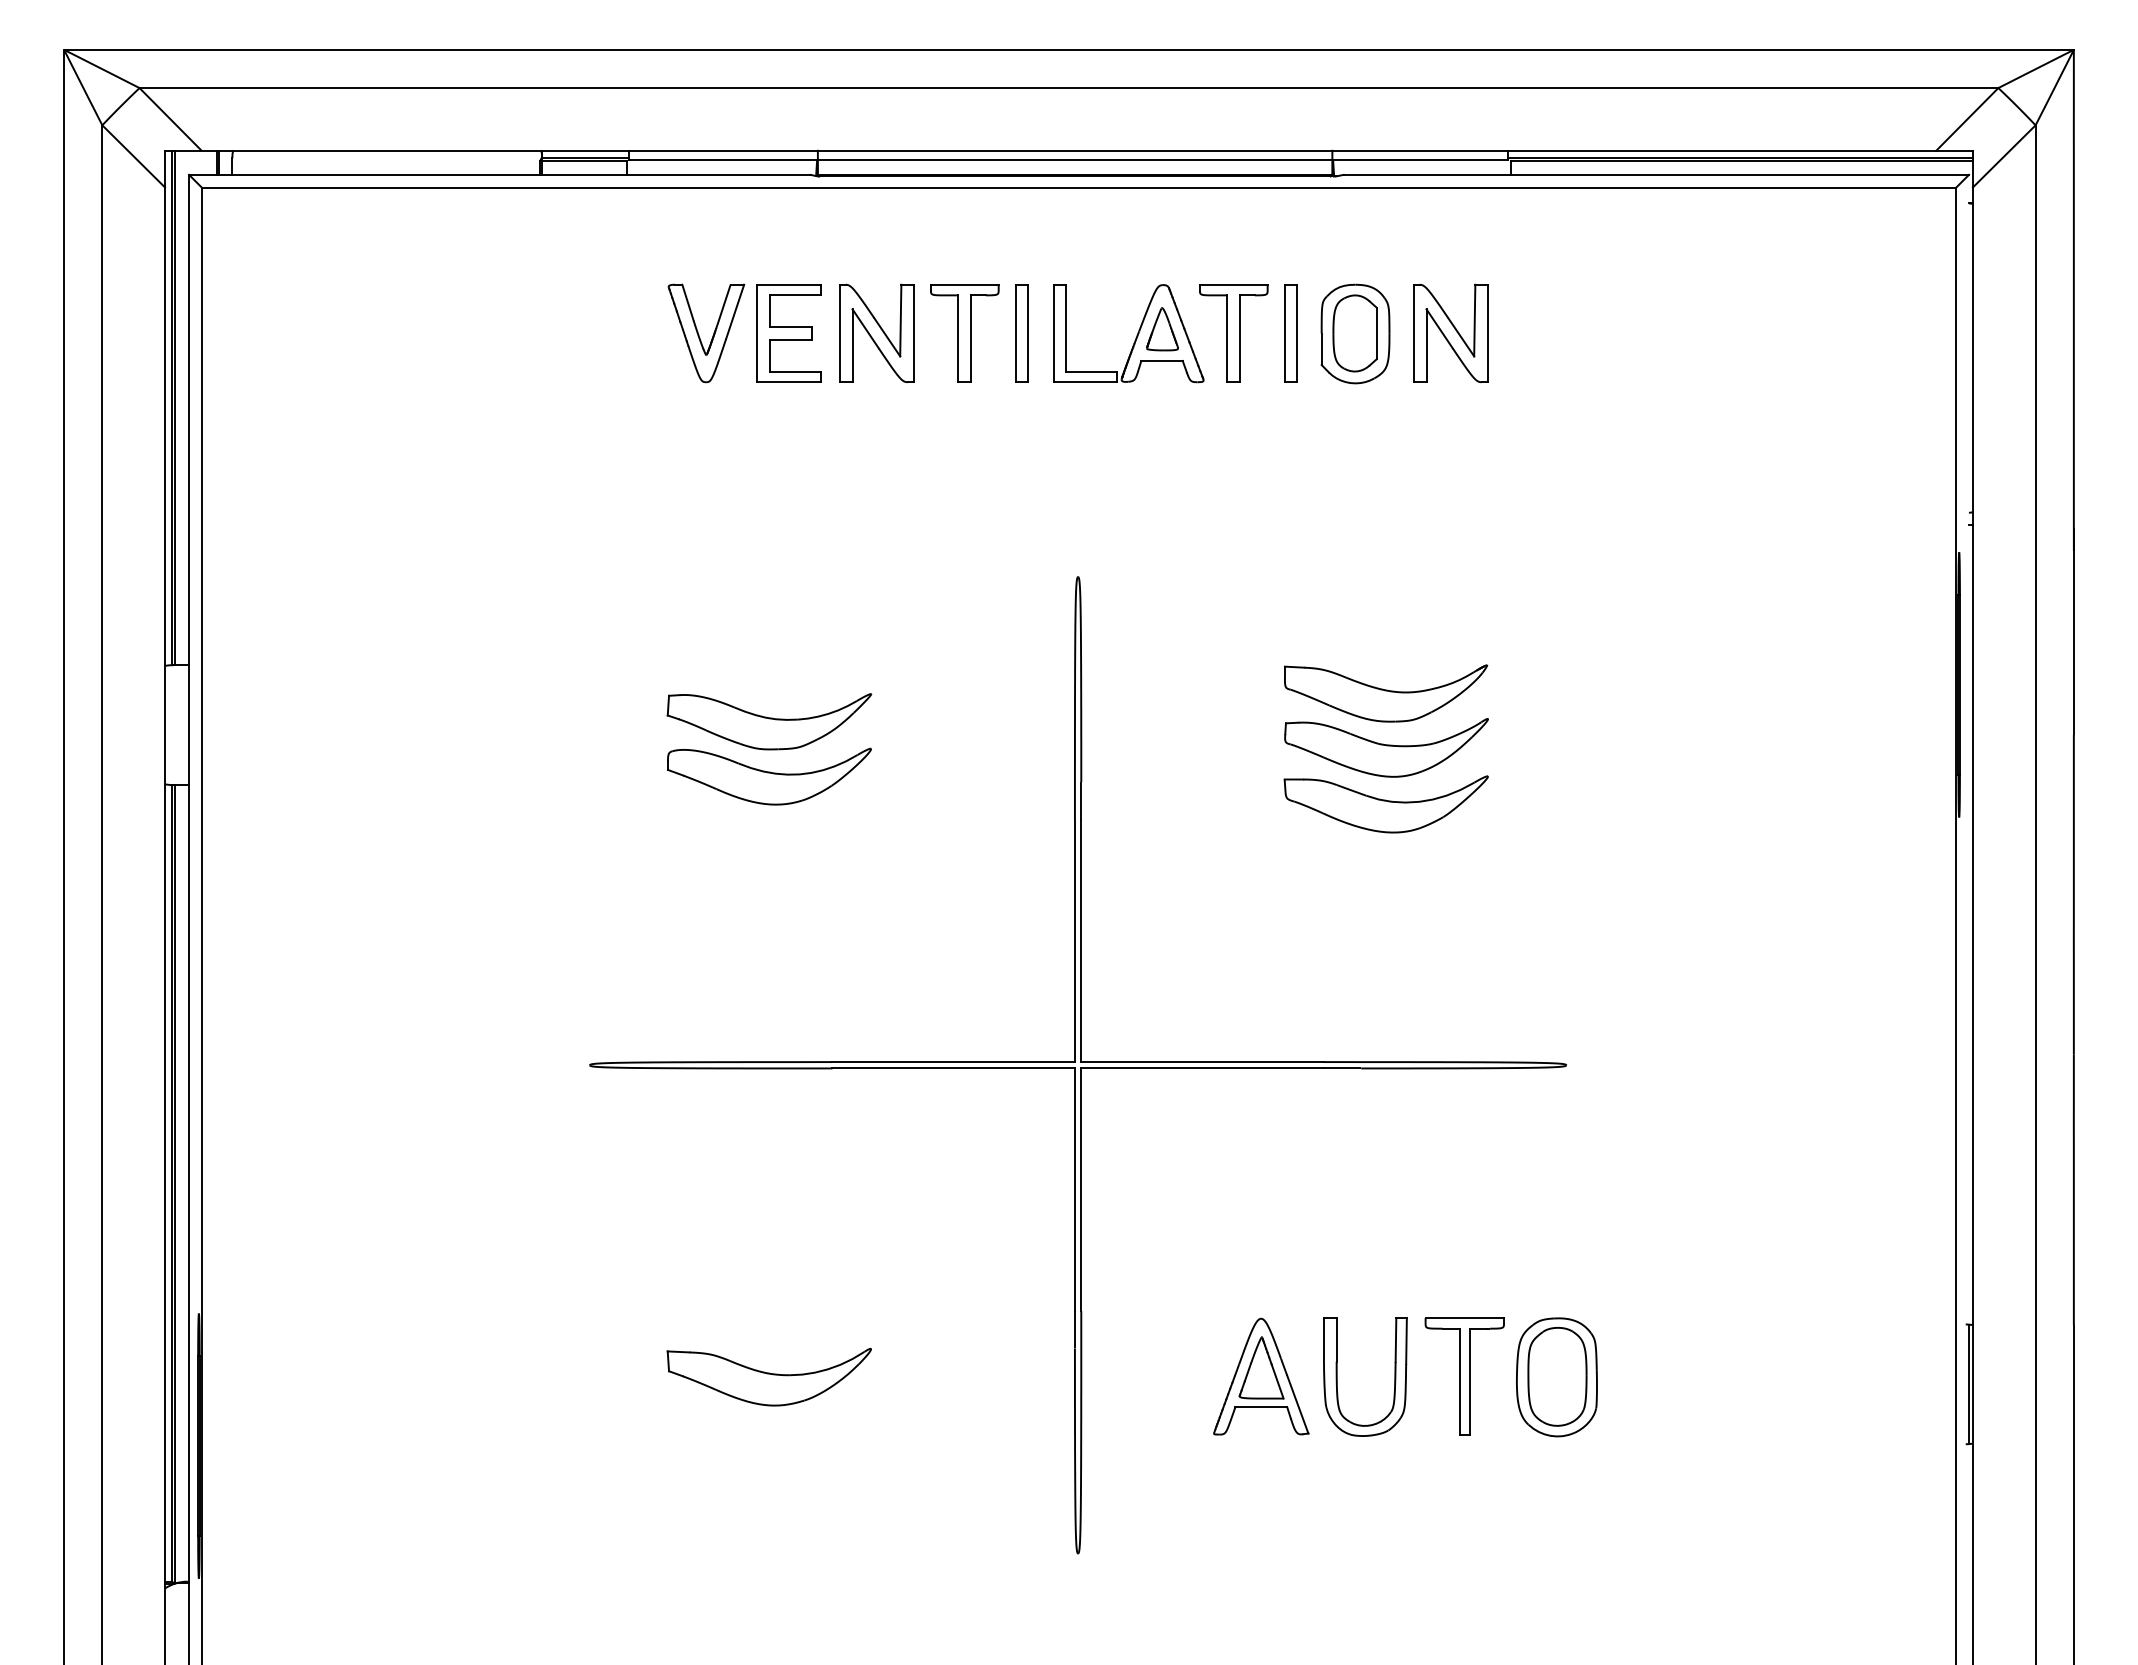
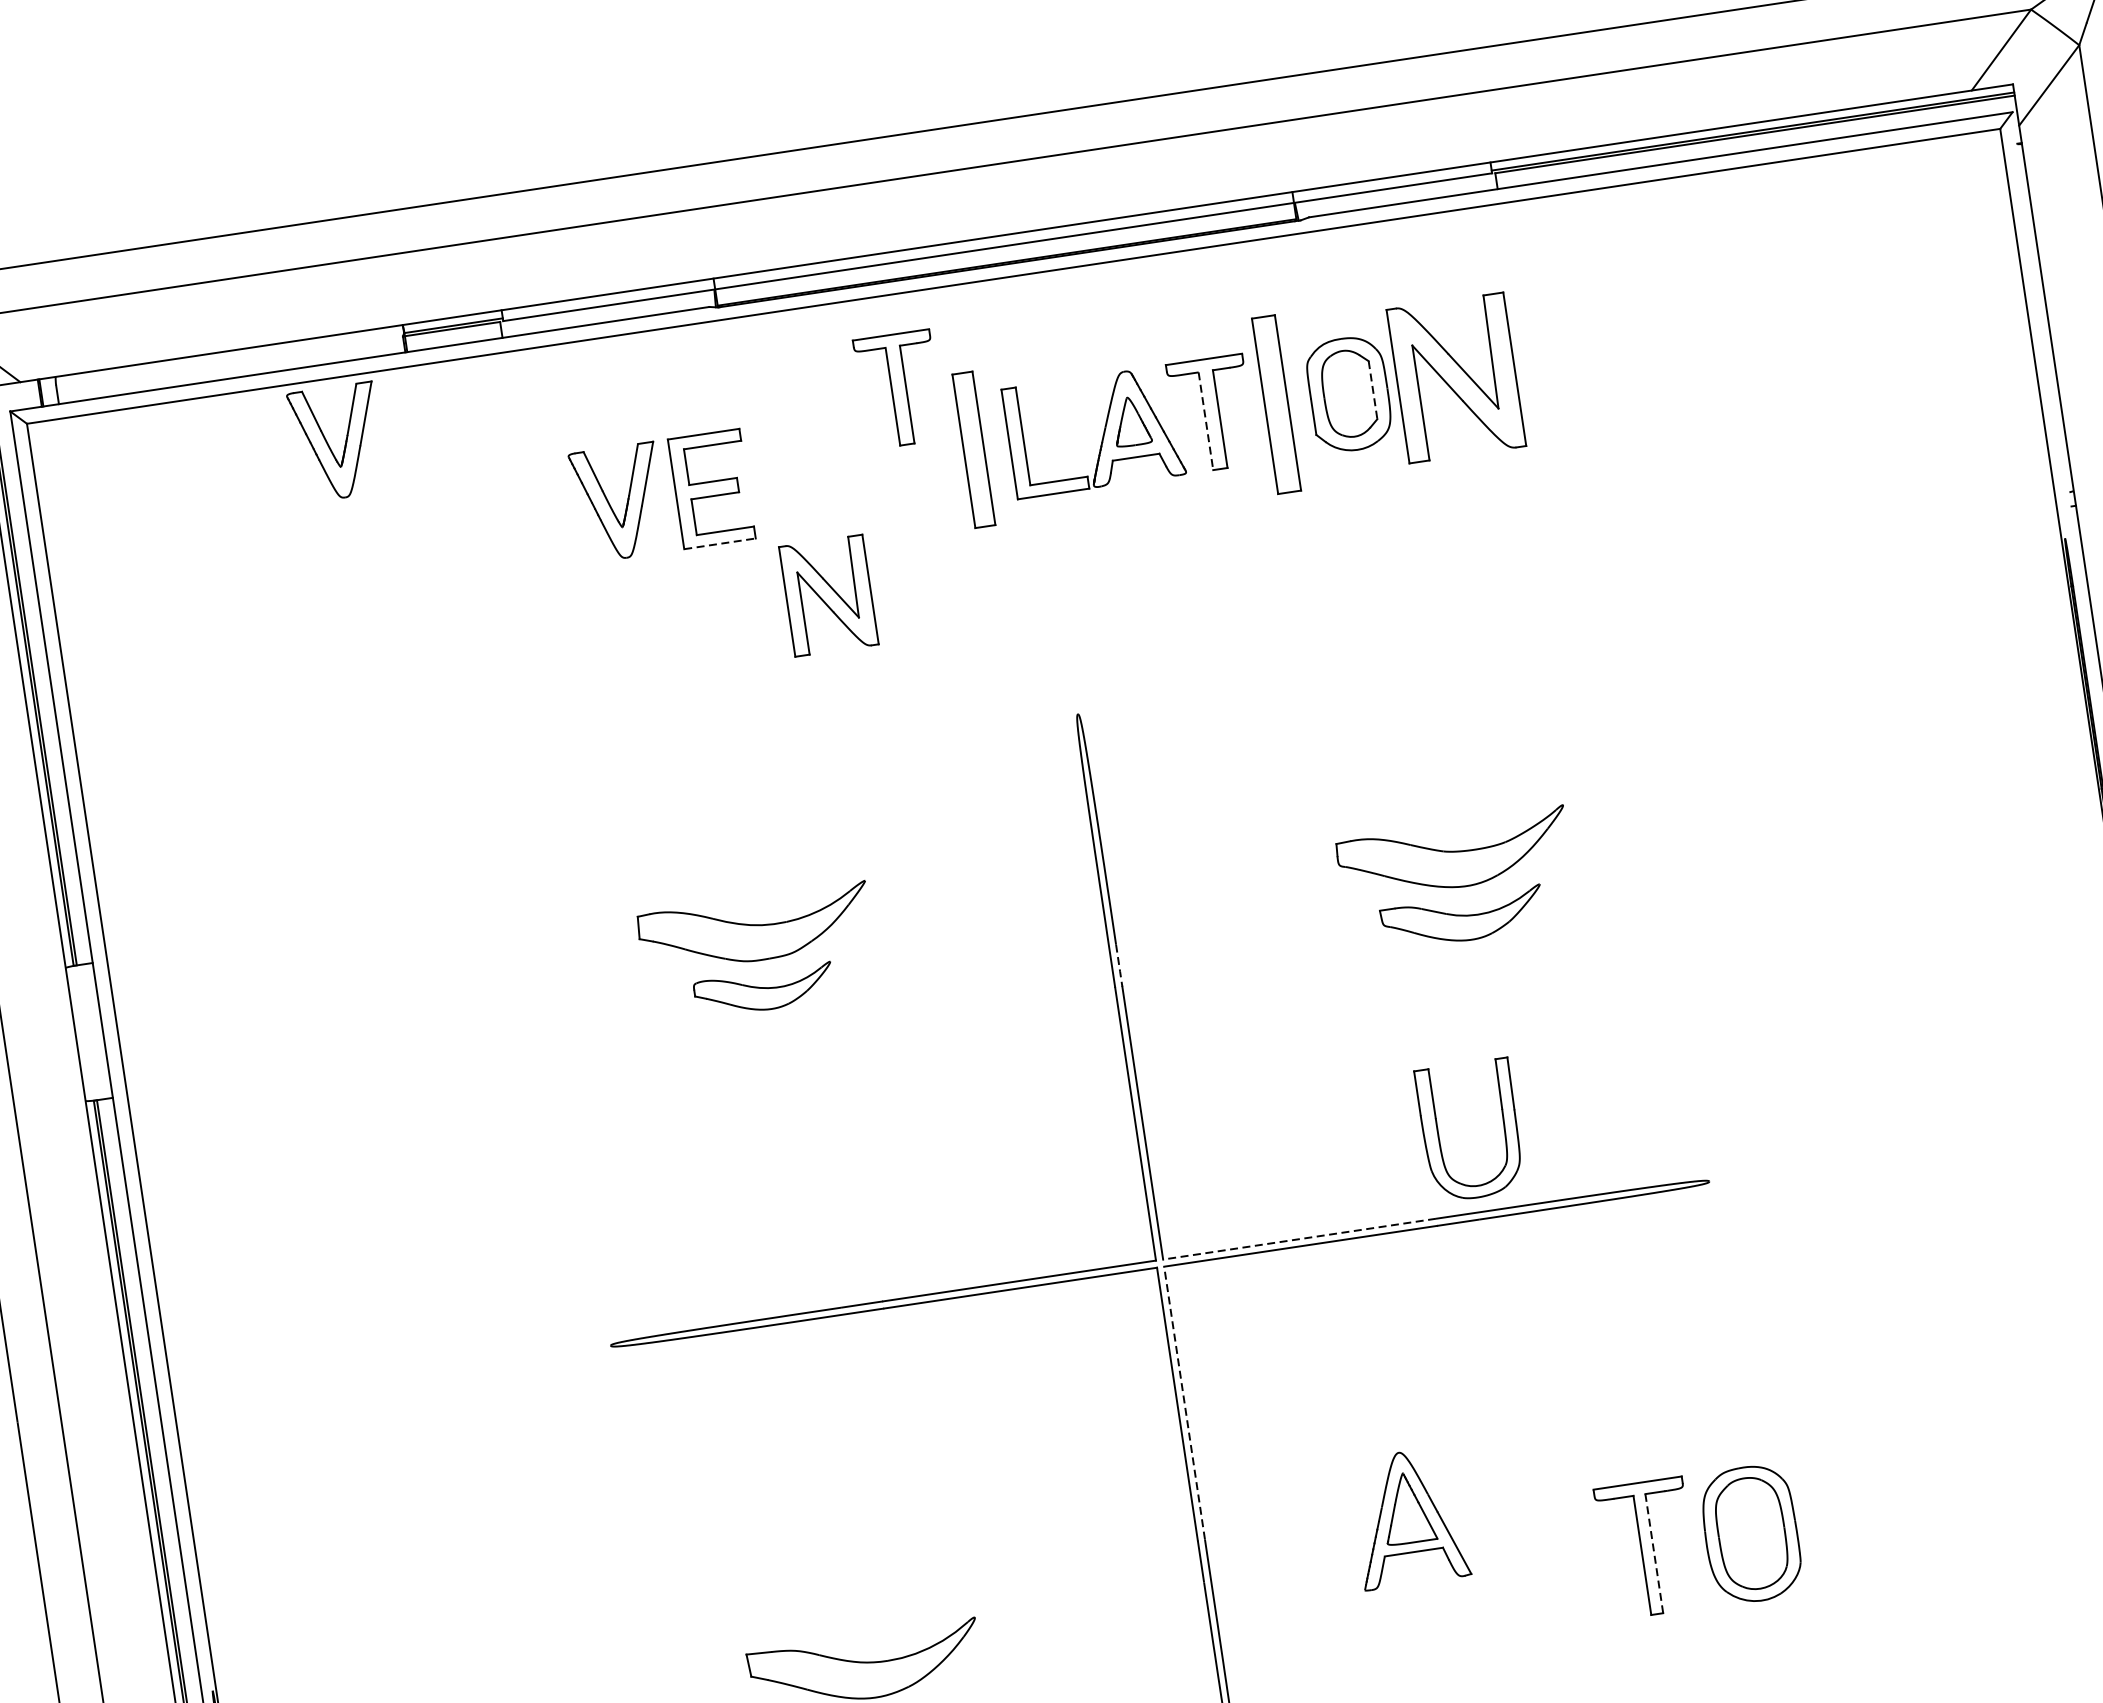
part: (475, 246) -> (344, 443), added
part: (876, 332) -> (828, 594), moved
part: (1450, 332) -> (1455, 376), size x1.4
part: (964, 333) -> (898, 389), moved
part: (1021, 333) -> (973, 449), size x1.4
part: (1290, 333) -> (1276, 404), size x1.6
line: (1376, 333) -> (1372, 390), solid -> dashed
line: (1227, 339) -> (1206, 422), solid -> dashed
line: (789, 382) -> (720, 544), solid -> dashed
part: (1386, 693) -> (1444, 793), removed
part: (769, 776) -> (764, 990), size x0.6
line: (1081, 801) -> (1119, 966), solid -> dashed
part: (1385, 804) -> (1462, 918), size x0.7
line: (1202, 1062) -> (1299, 1239), solid -> dashed
line: (1081, 1189) -> (1184, 1402), solid -> dashed
part: (1261, 1376) -> (1408, 1517), moved
part: (1337, 1376) -> (1439, 1134), moved
line: (1470, 1381) -> (1654, 1553), solid -> dashed

